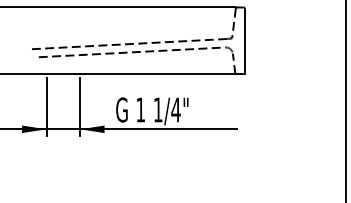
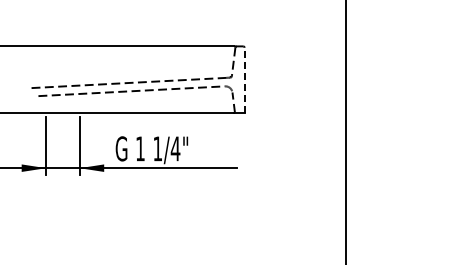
line: (244, 41) -> (244, 80), solid -> dashed

